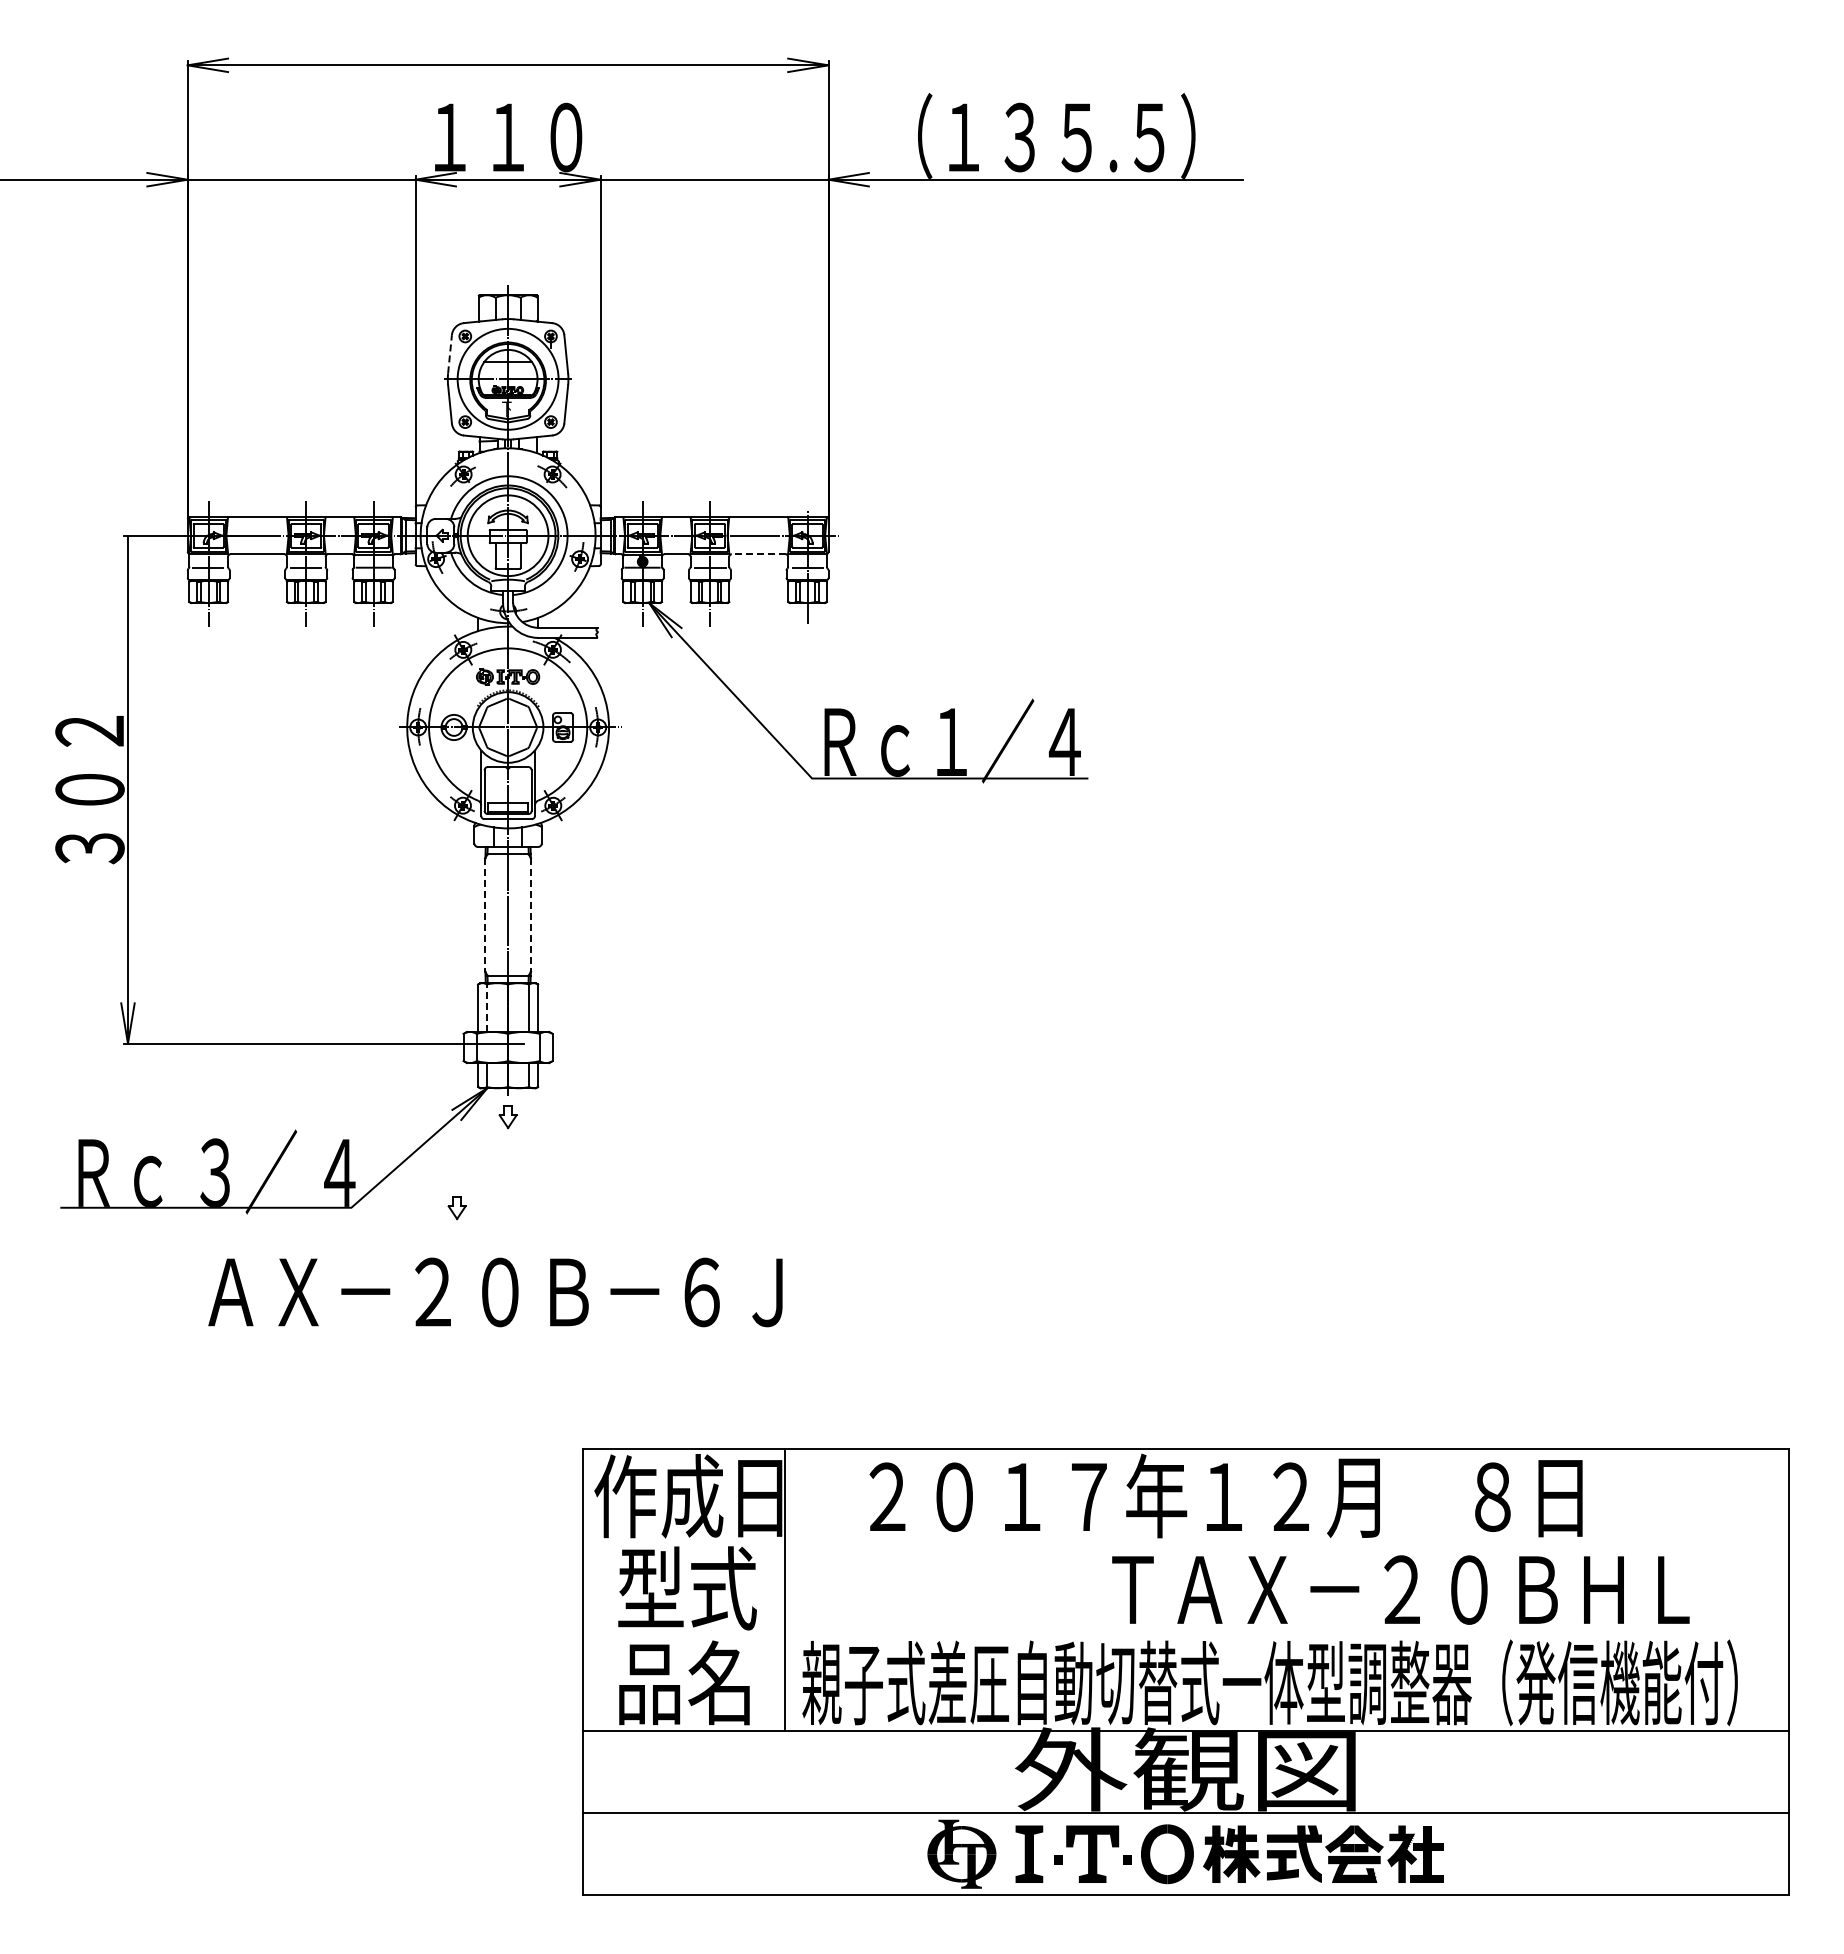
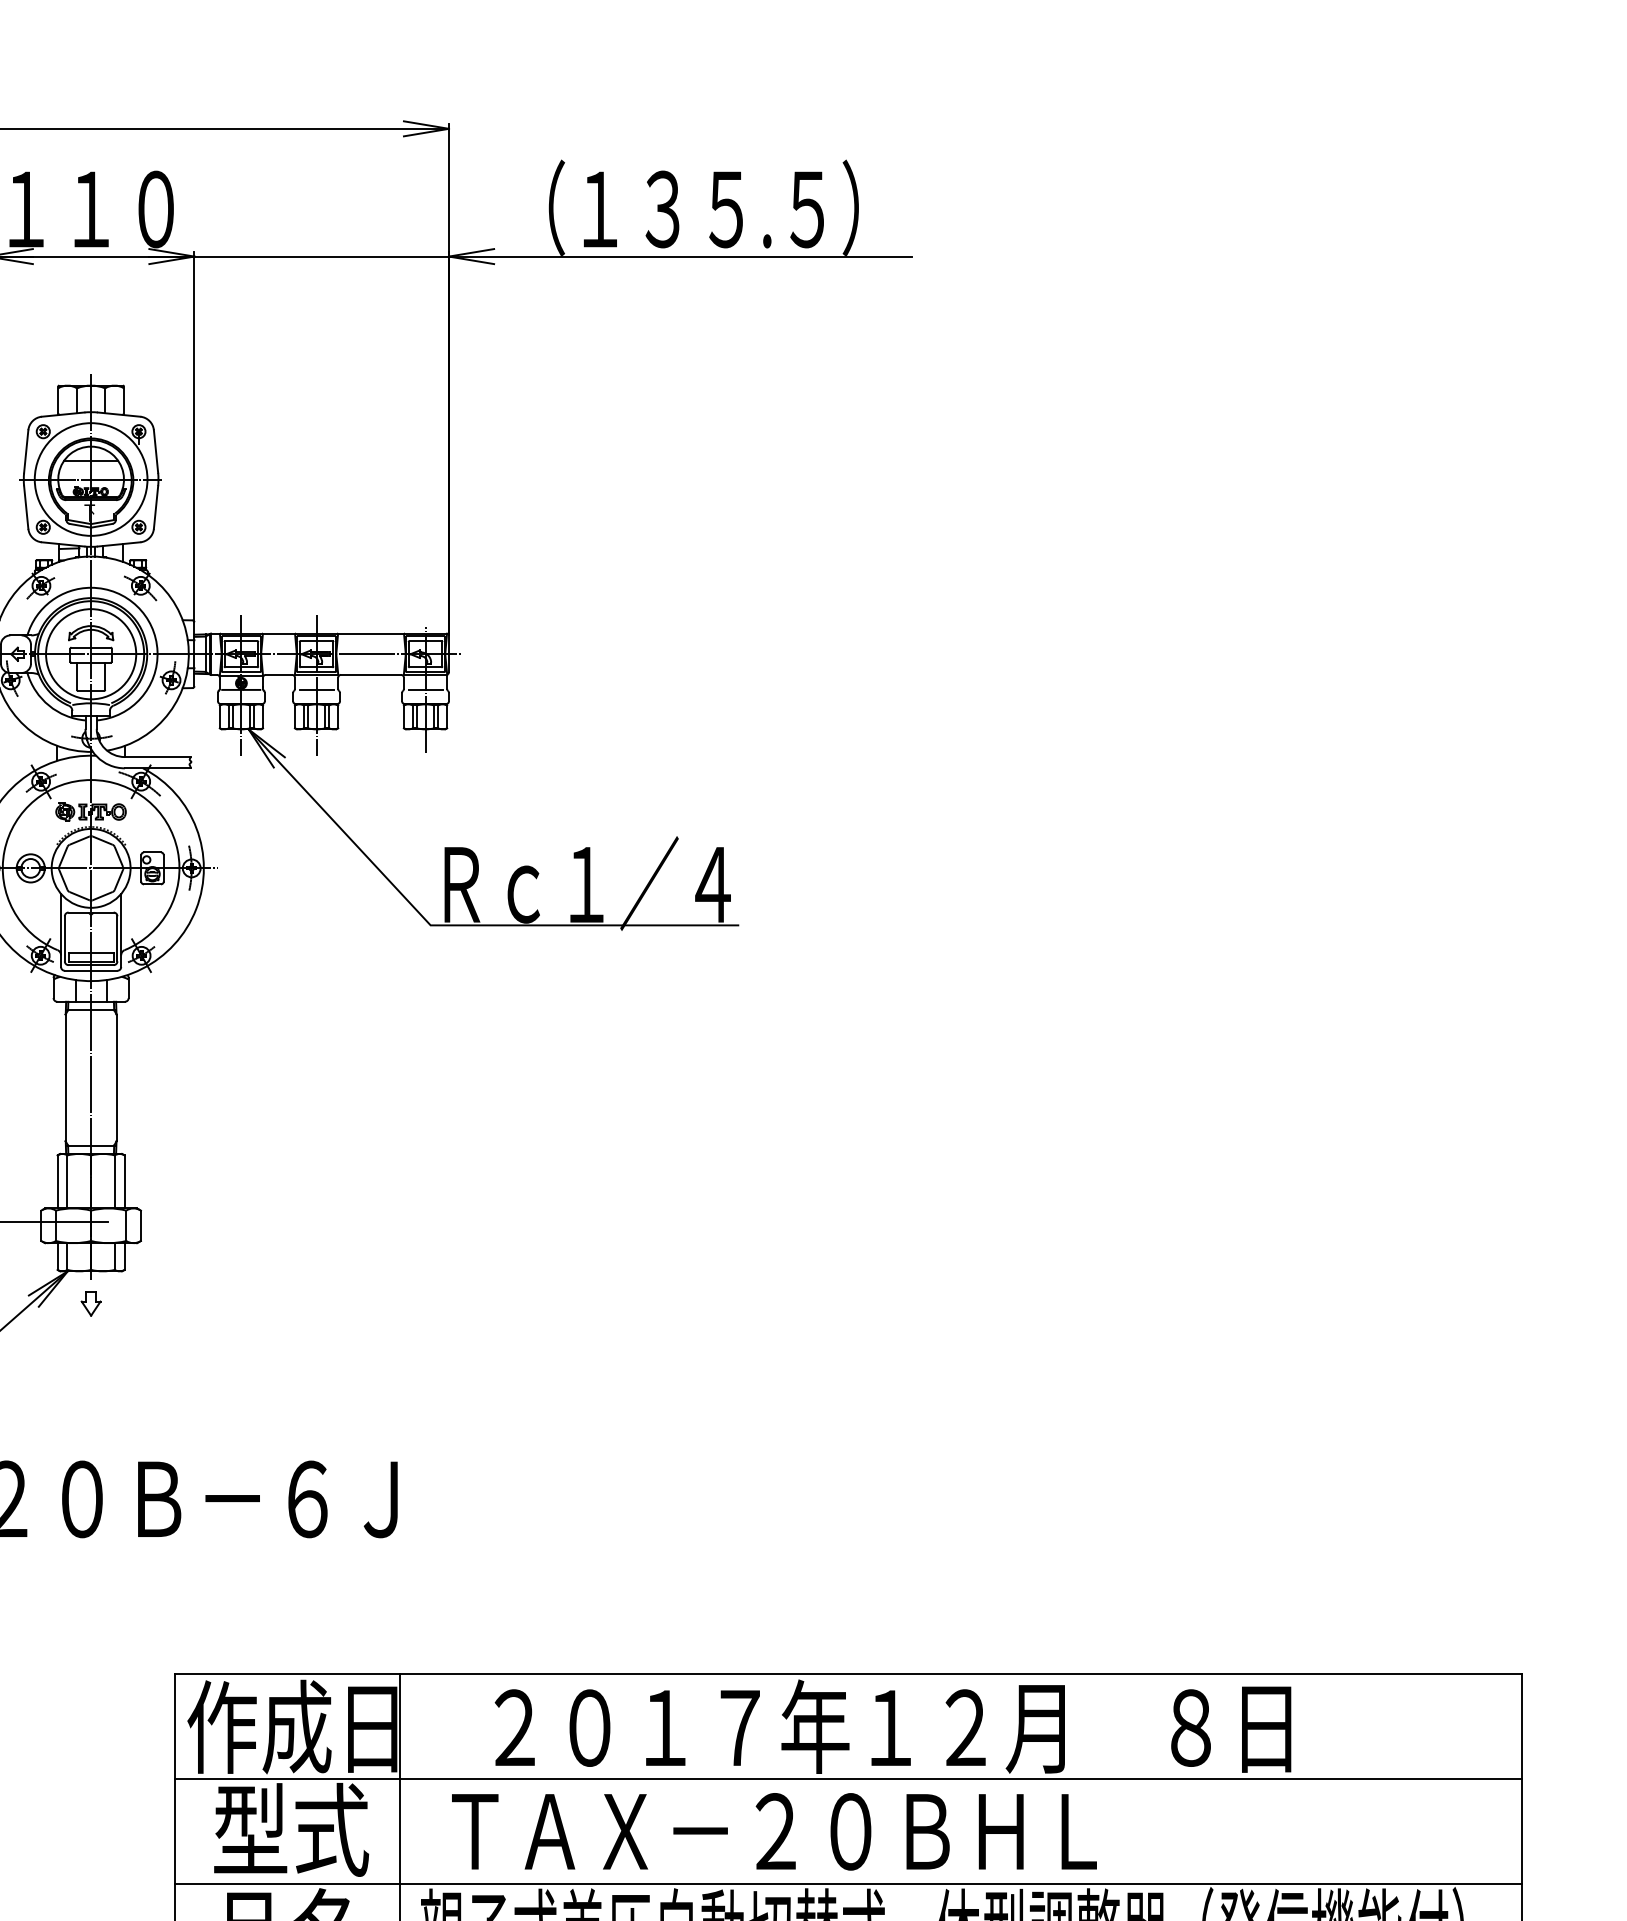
line: (450, 353) -> (26, 450), dashed -> solid
line: (758, 554) -> (370, 675), dashed -> solid
line: (485, 915) -> (65, 1078), dashed -> solid
line: (531, 915) -> (117, 1078), dashed -> solid
line: (486, 1008) -> (66, 1182), dashed -> solid
part: (456, 1208) -> (33, 1405), removed
line: (1185, 1542) -> (847, 1778), added
text: (1400, 1589) -> (773, 1831), moved
line: (1185, 1637) -> (847, 1884), added

